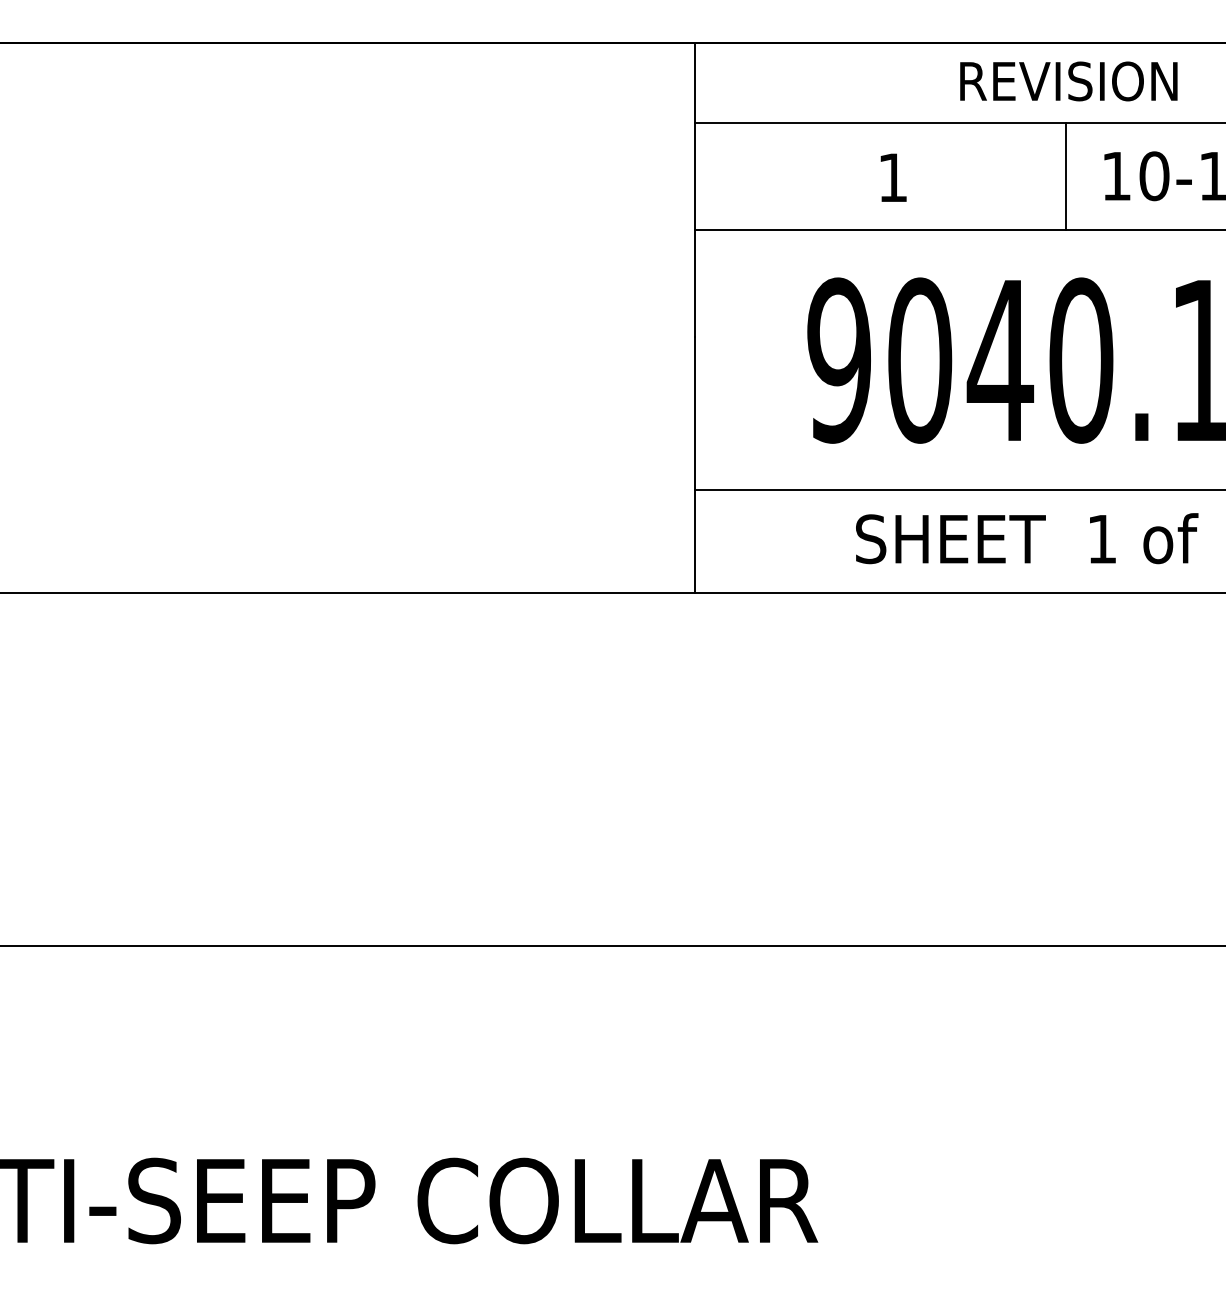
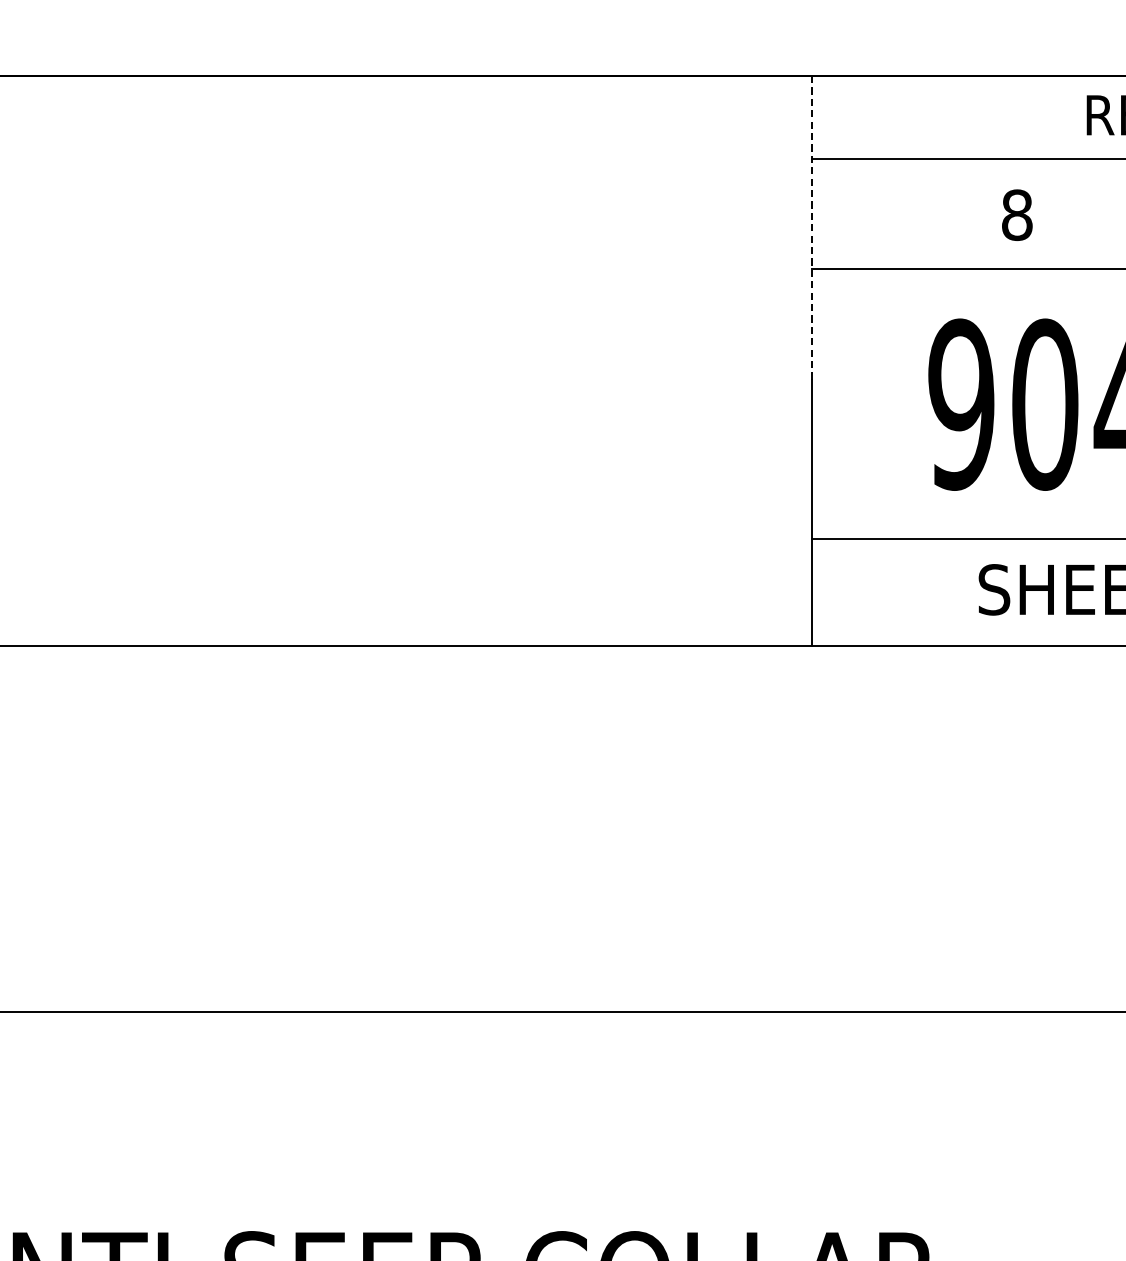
text: (892, 177) -> (1016, 214), 1 -> 8
line: (695, 190) -> (812, 228), solid -> dashed

